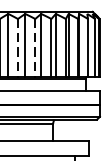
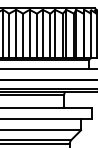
line: (18, 48) -> (37, 36), dashed -> solid
line: (35, 48) -> (50, 36), dashed -> solid

